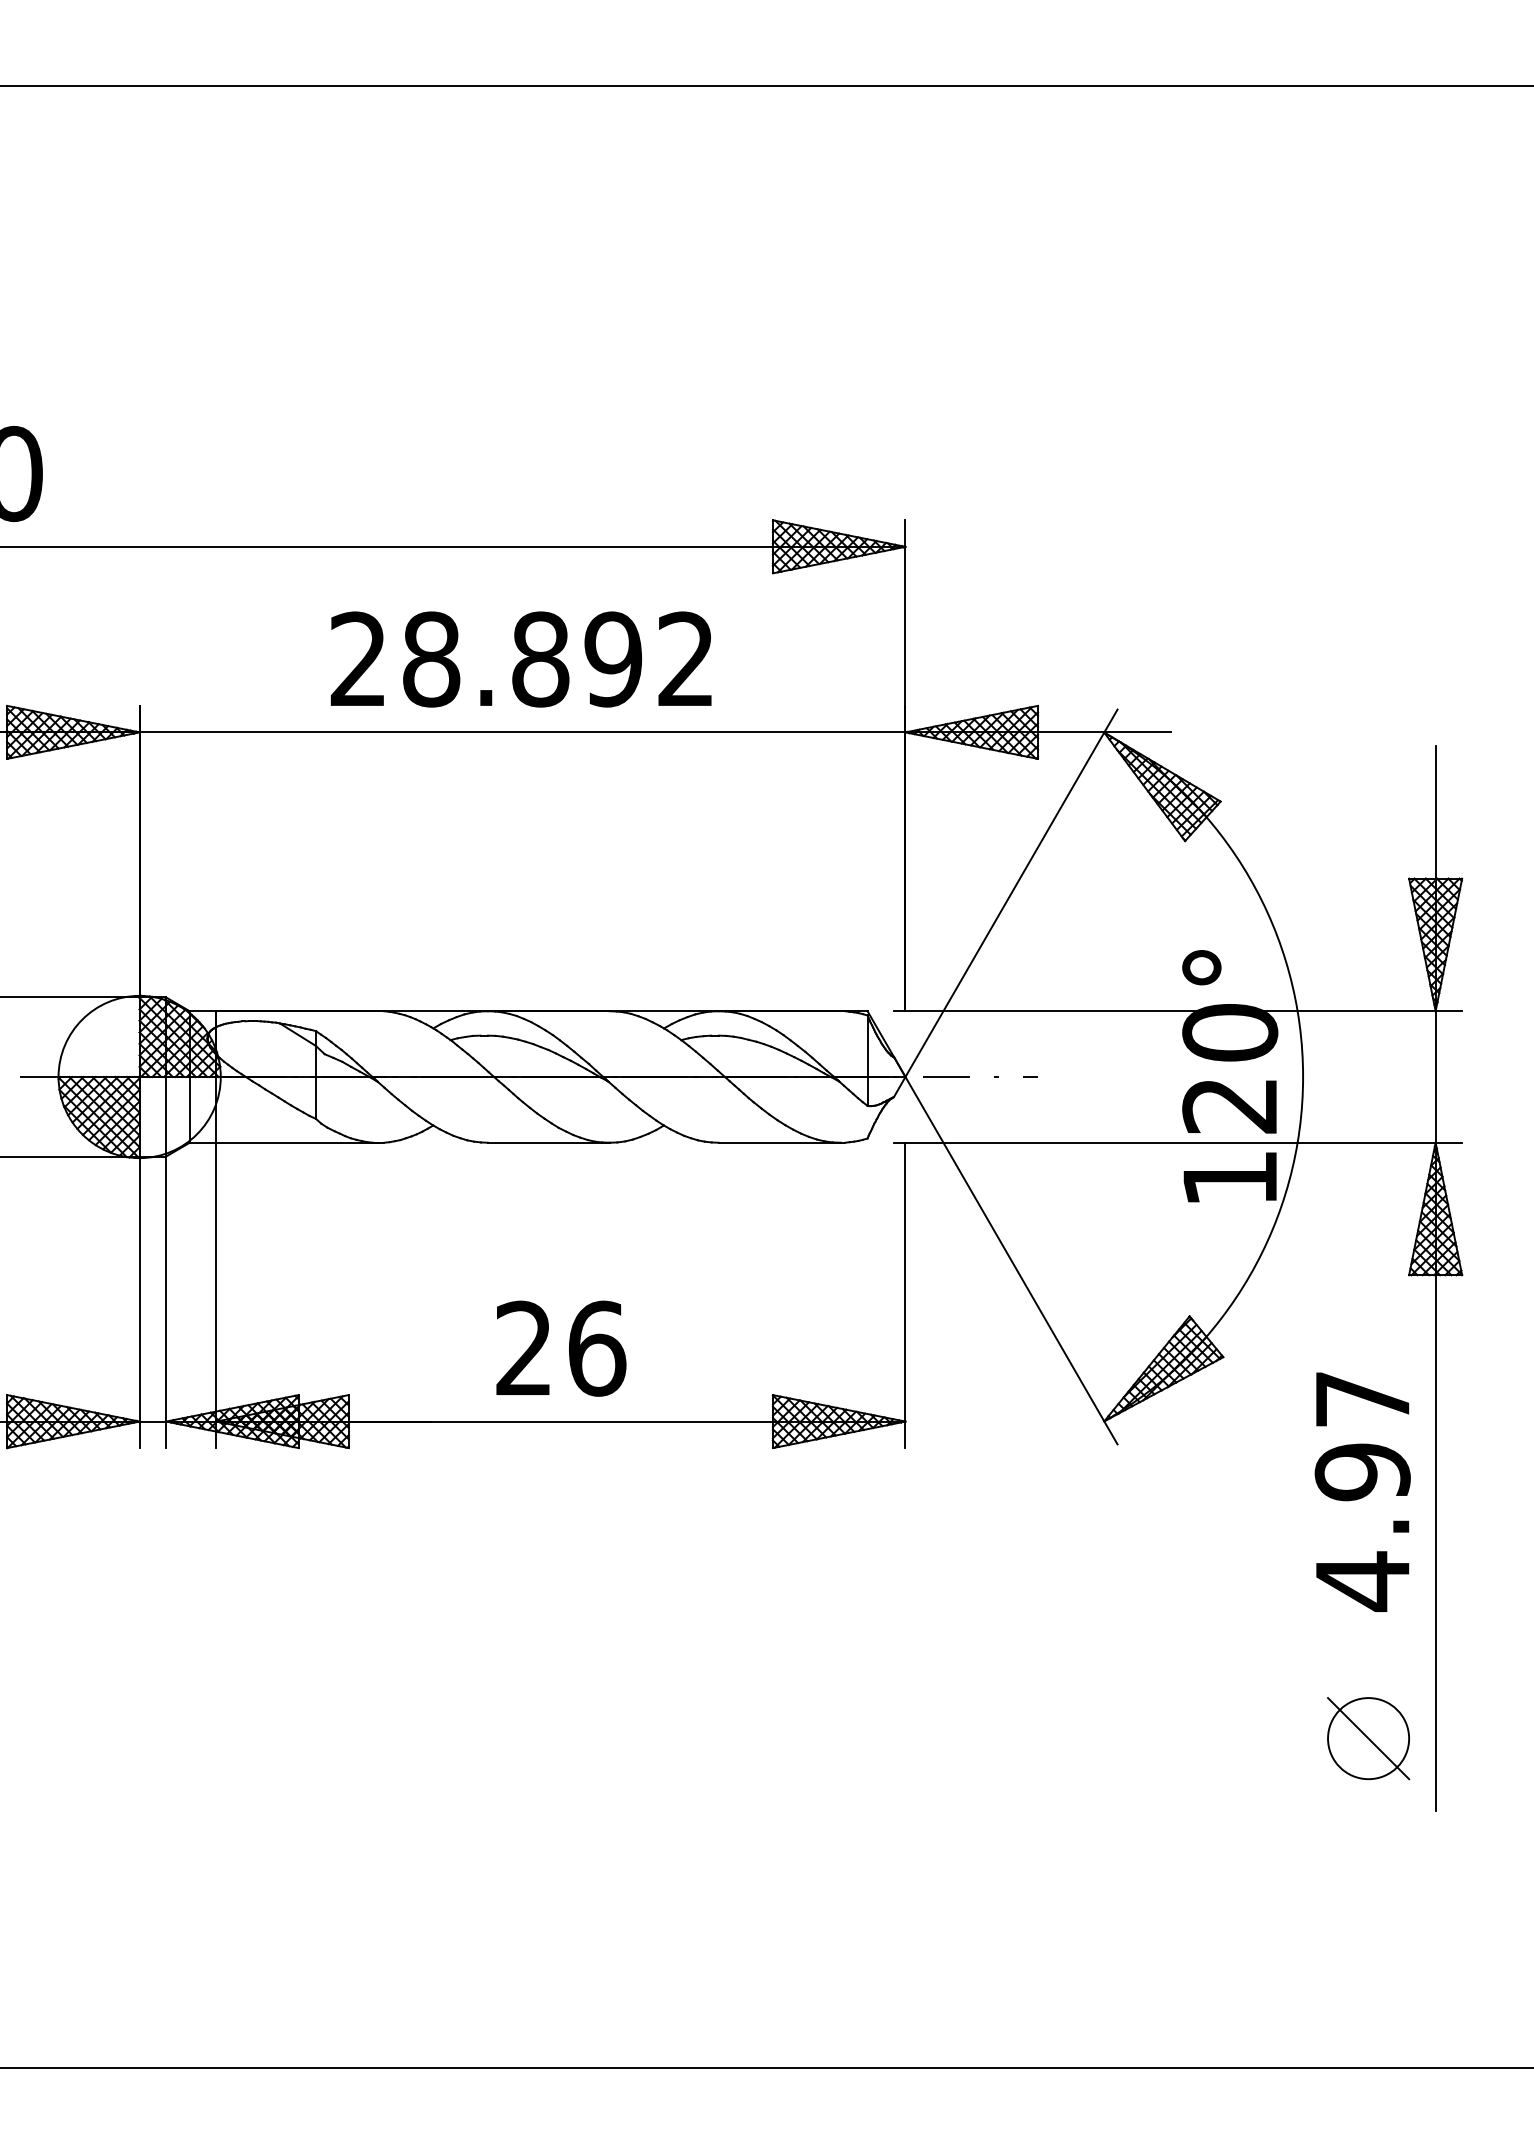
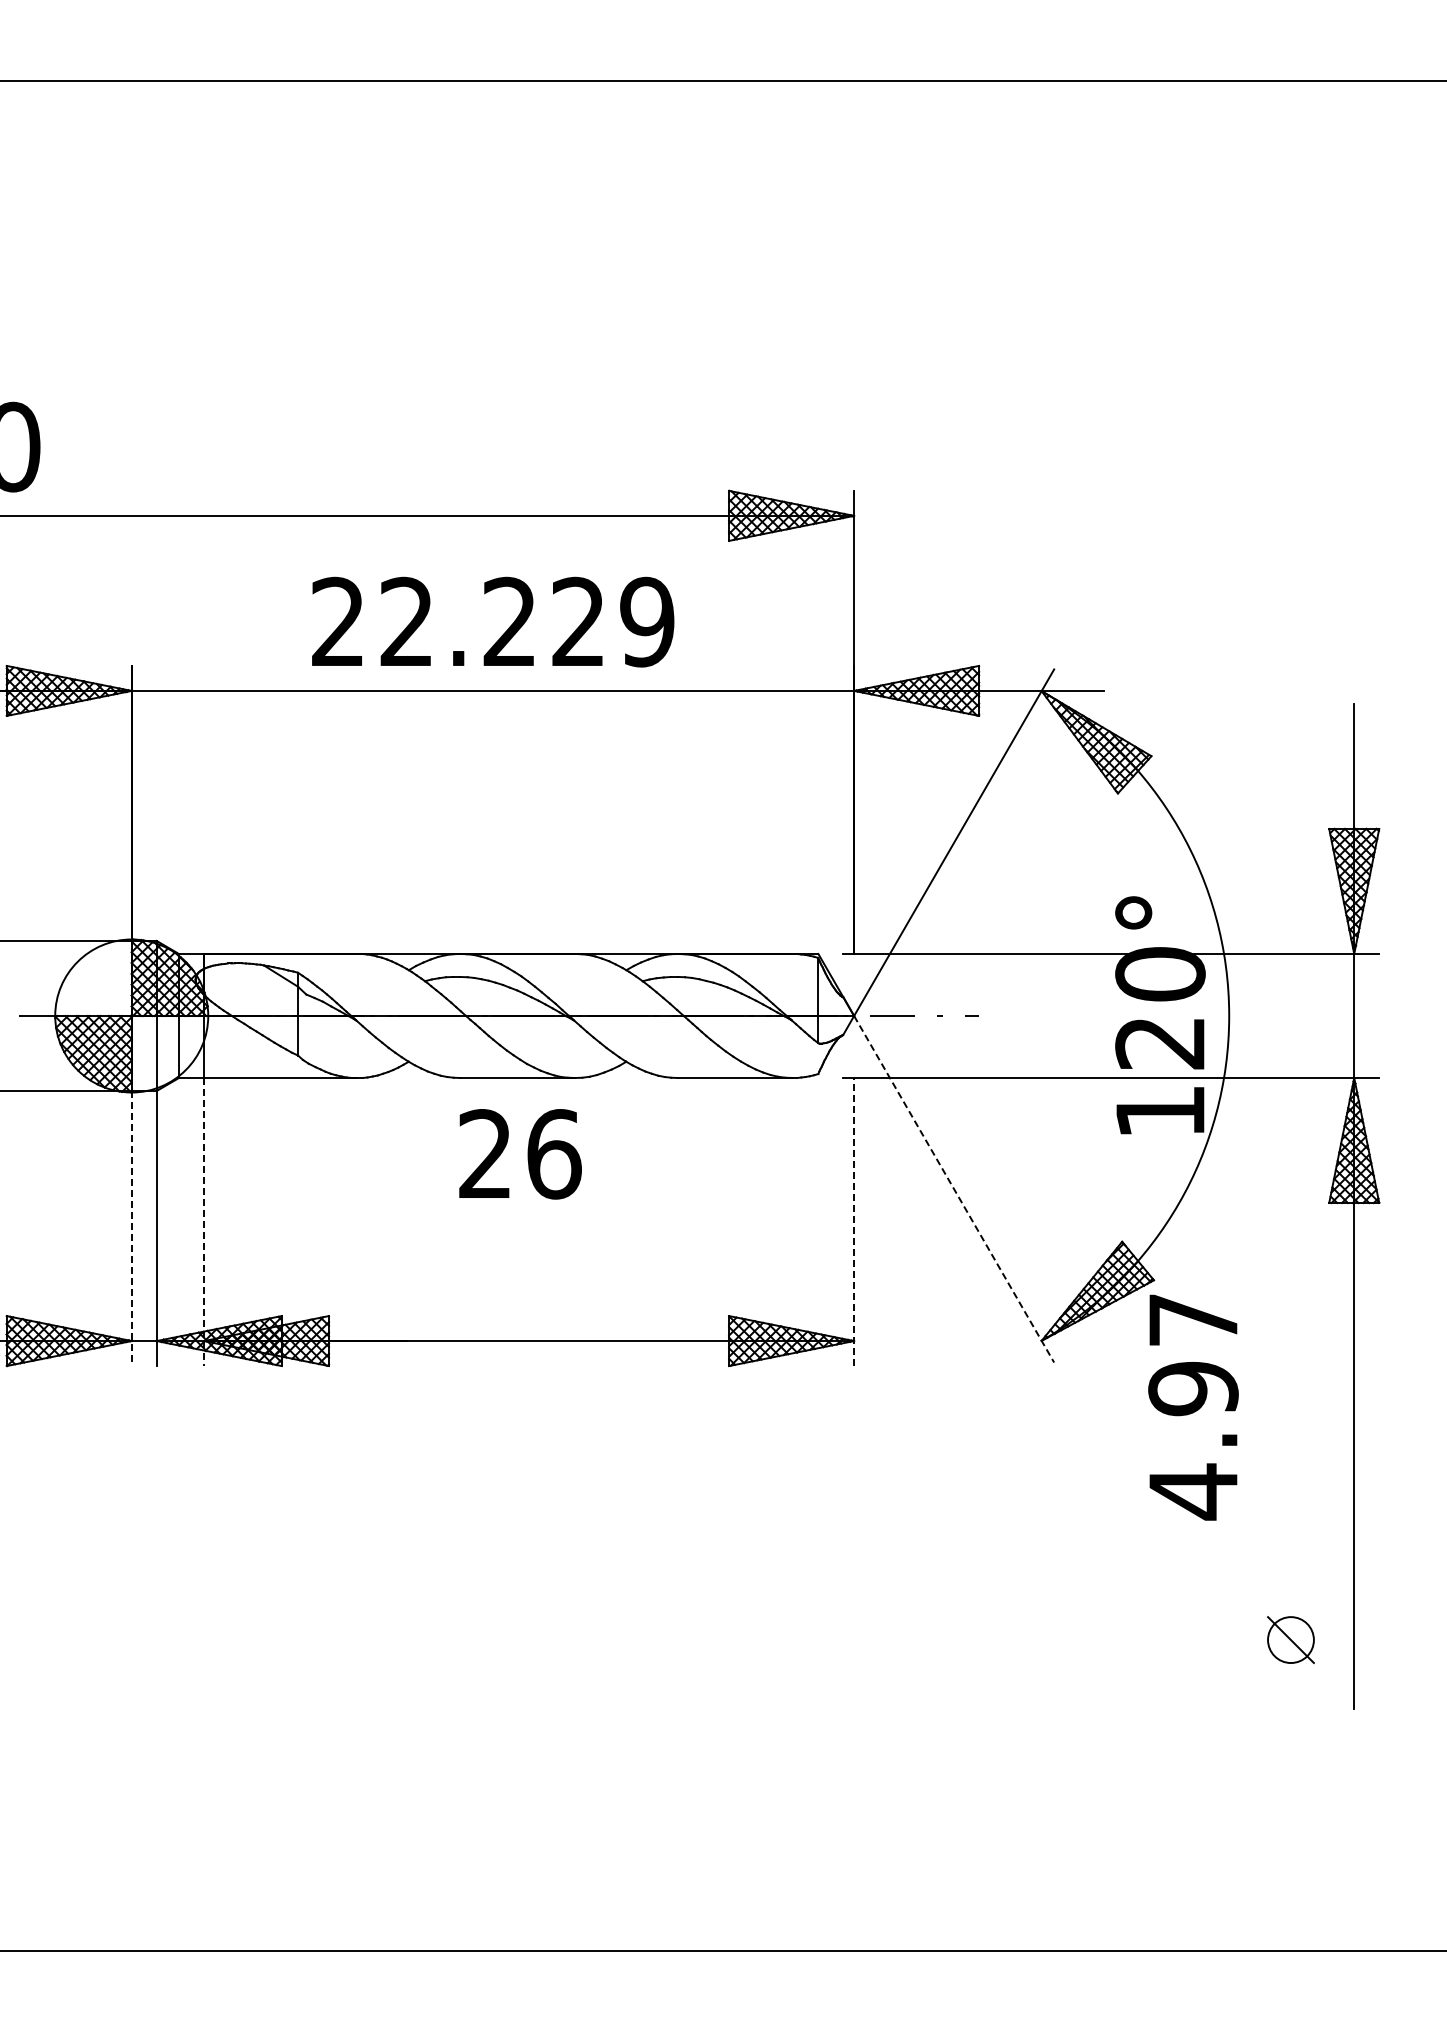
text: (559, 658) -> (527, 621), 28.892 -> 22.229
line: (1011, 1260) -> (954, 1189), solid -> dashed
line: (905, 1294) -> (854, 1221), solid -> dashed
line: (216, 1295) -> (204, 1222), solid -> dashed
line: (139, 1302) -> (131, 1228), solid -> dashed
text: (561, 1348) -> (520, 1154), moved
text: (1362, 1492) -> (1193, 1407), moved
part: (1368, 1737) -> (1290, 1639), size x0.6

